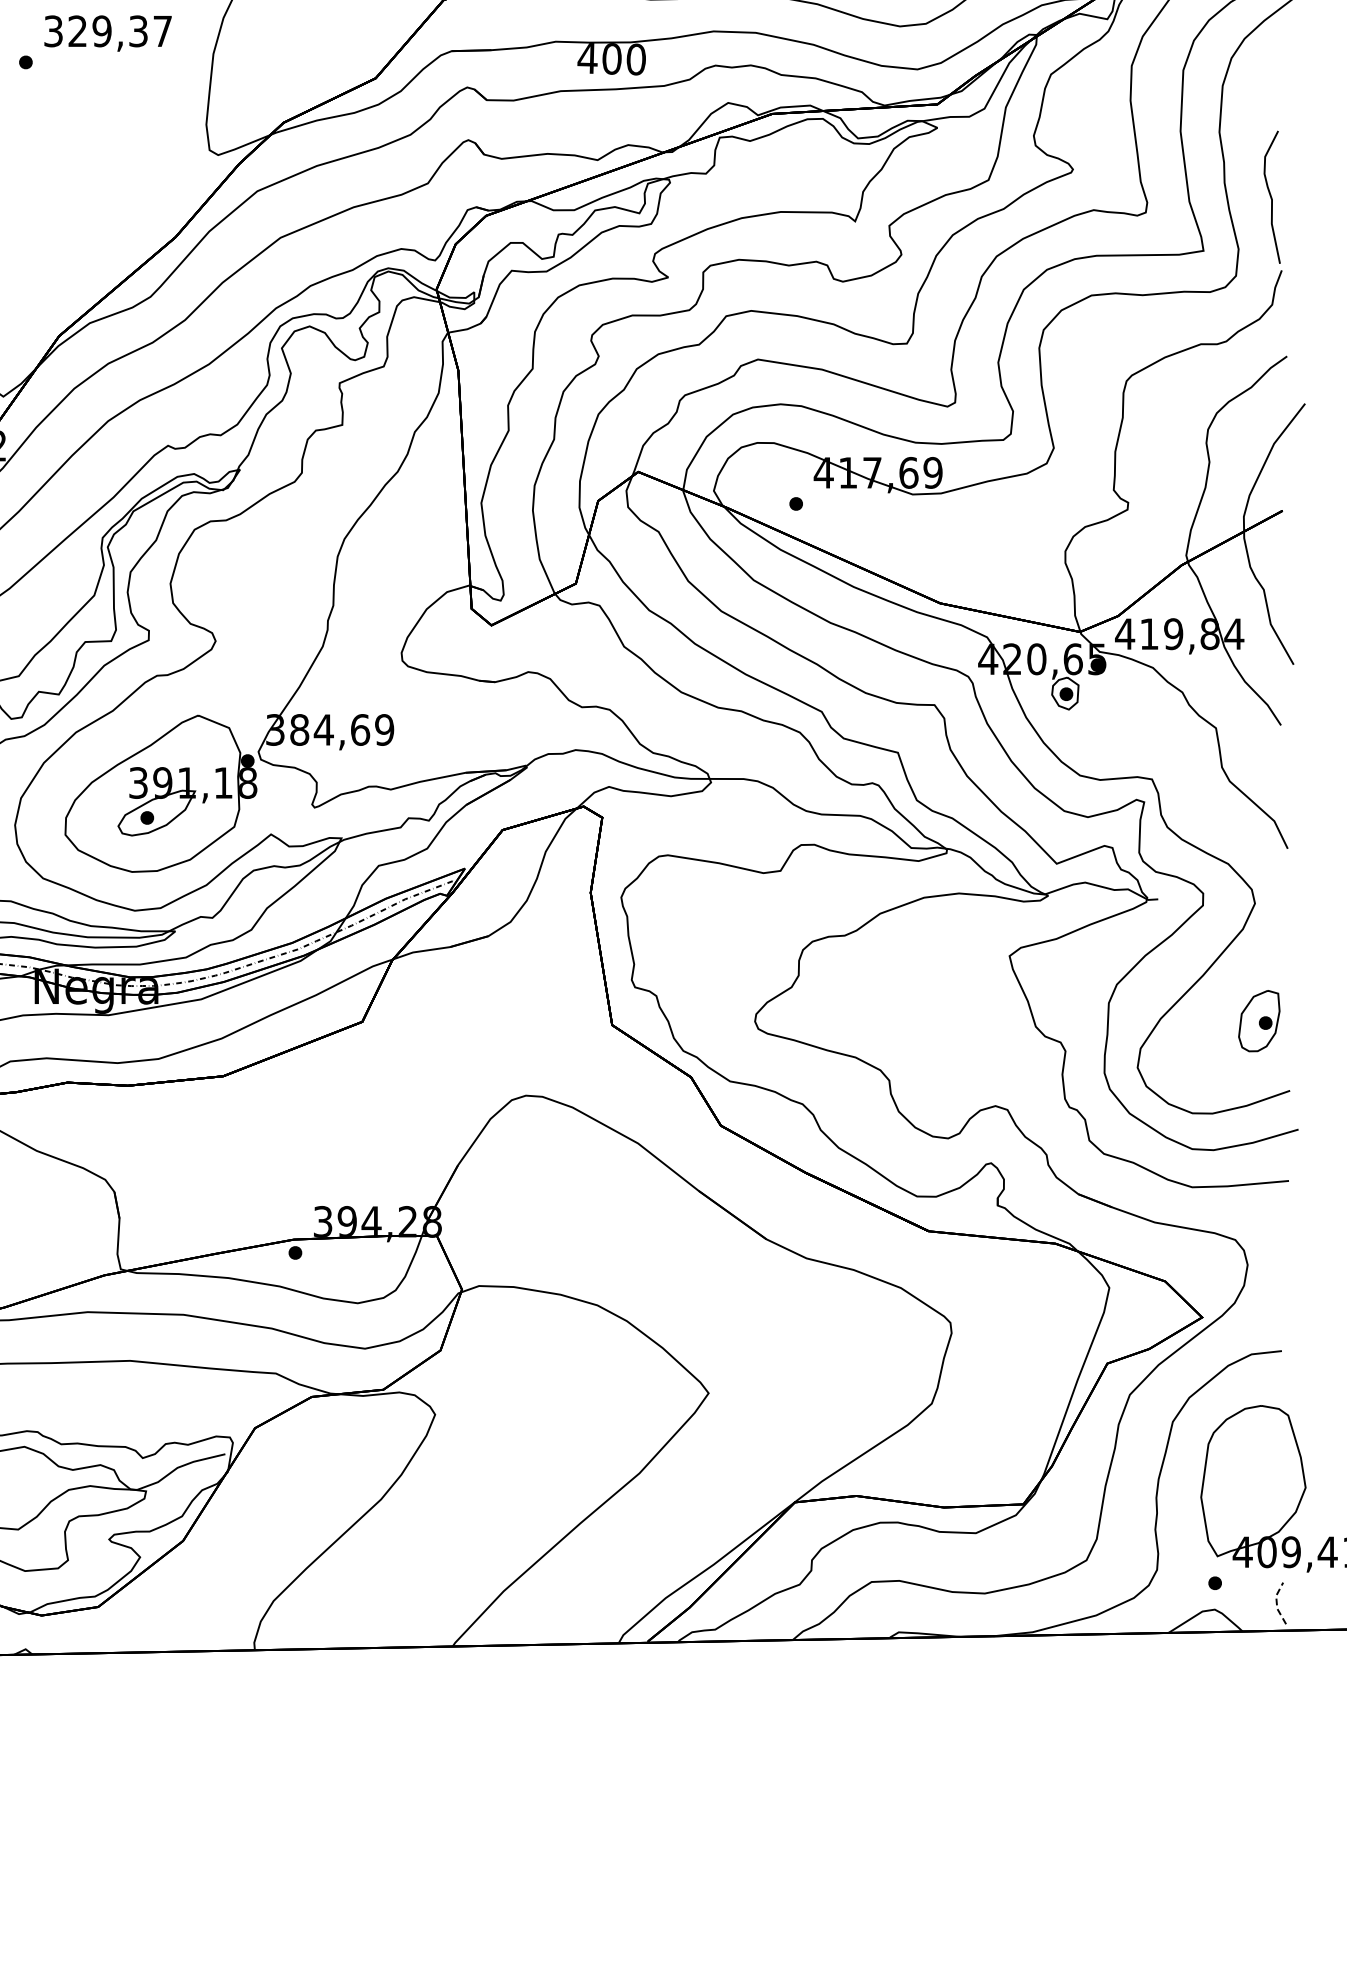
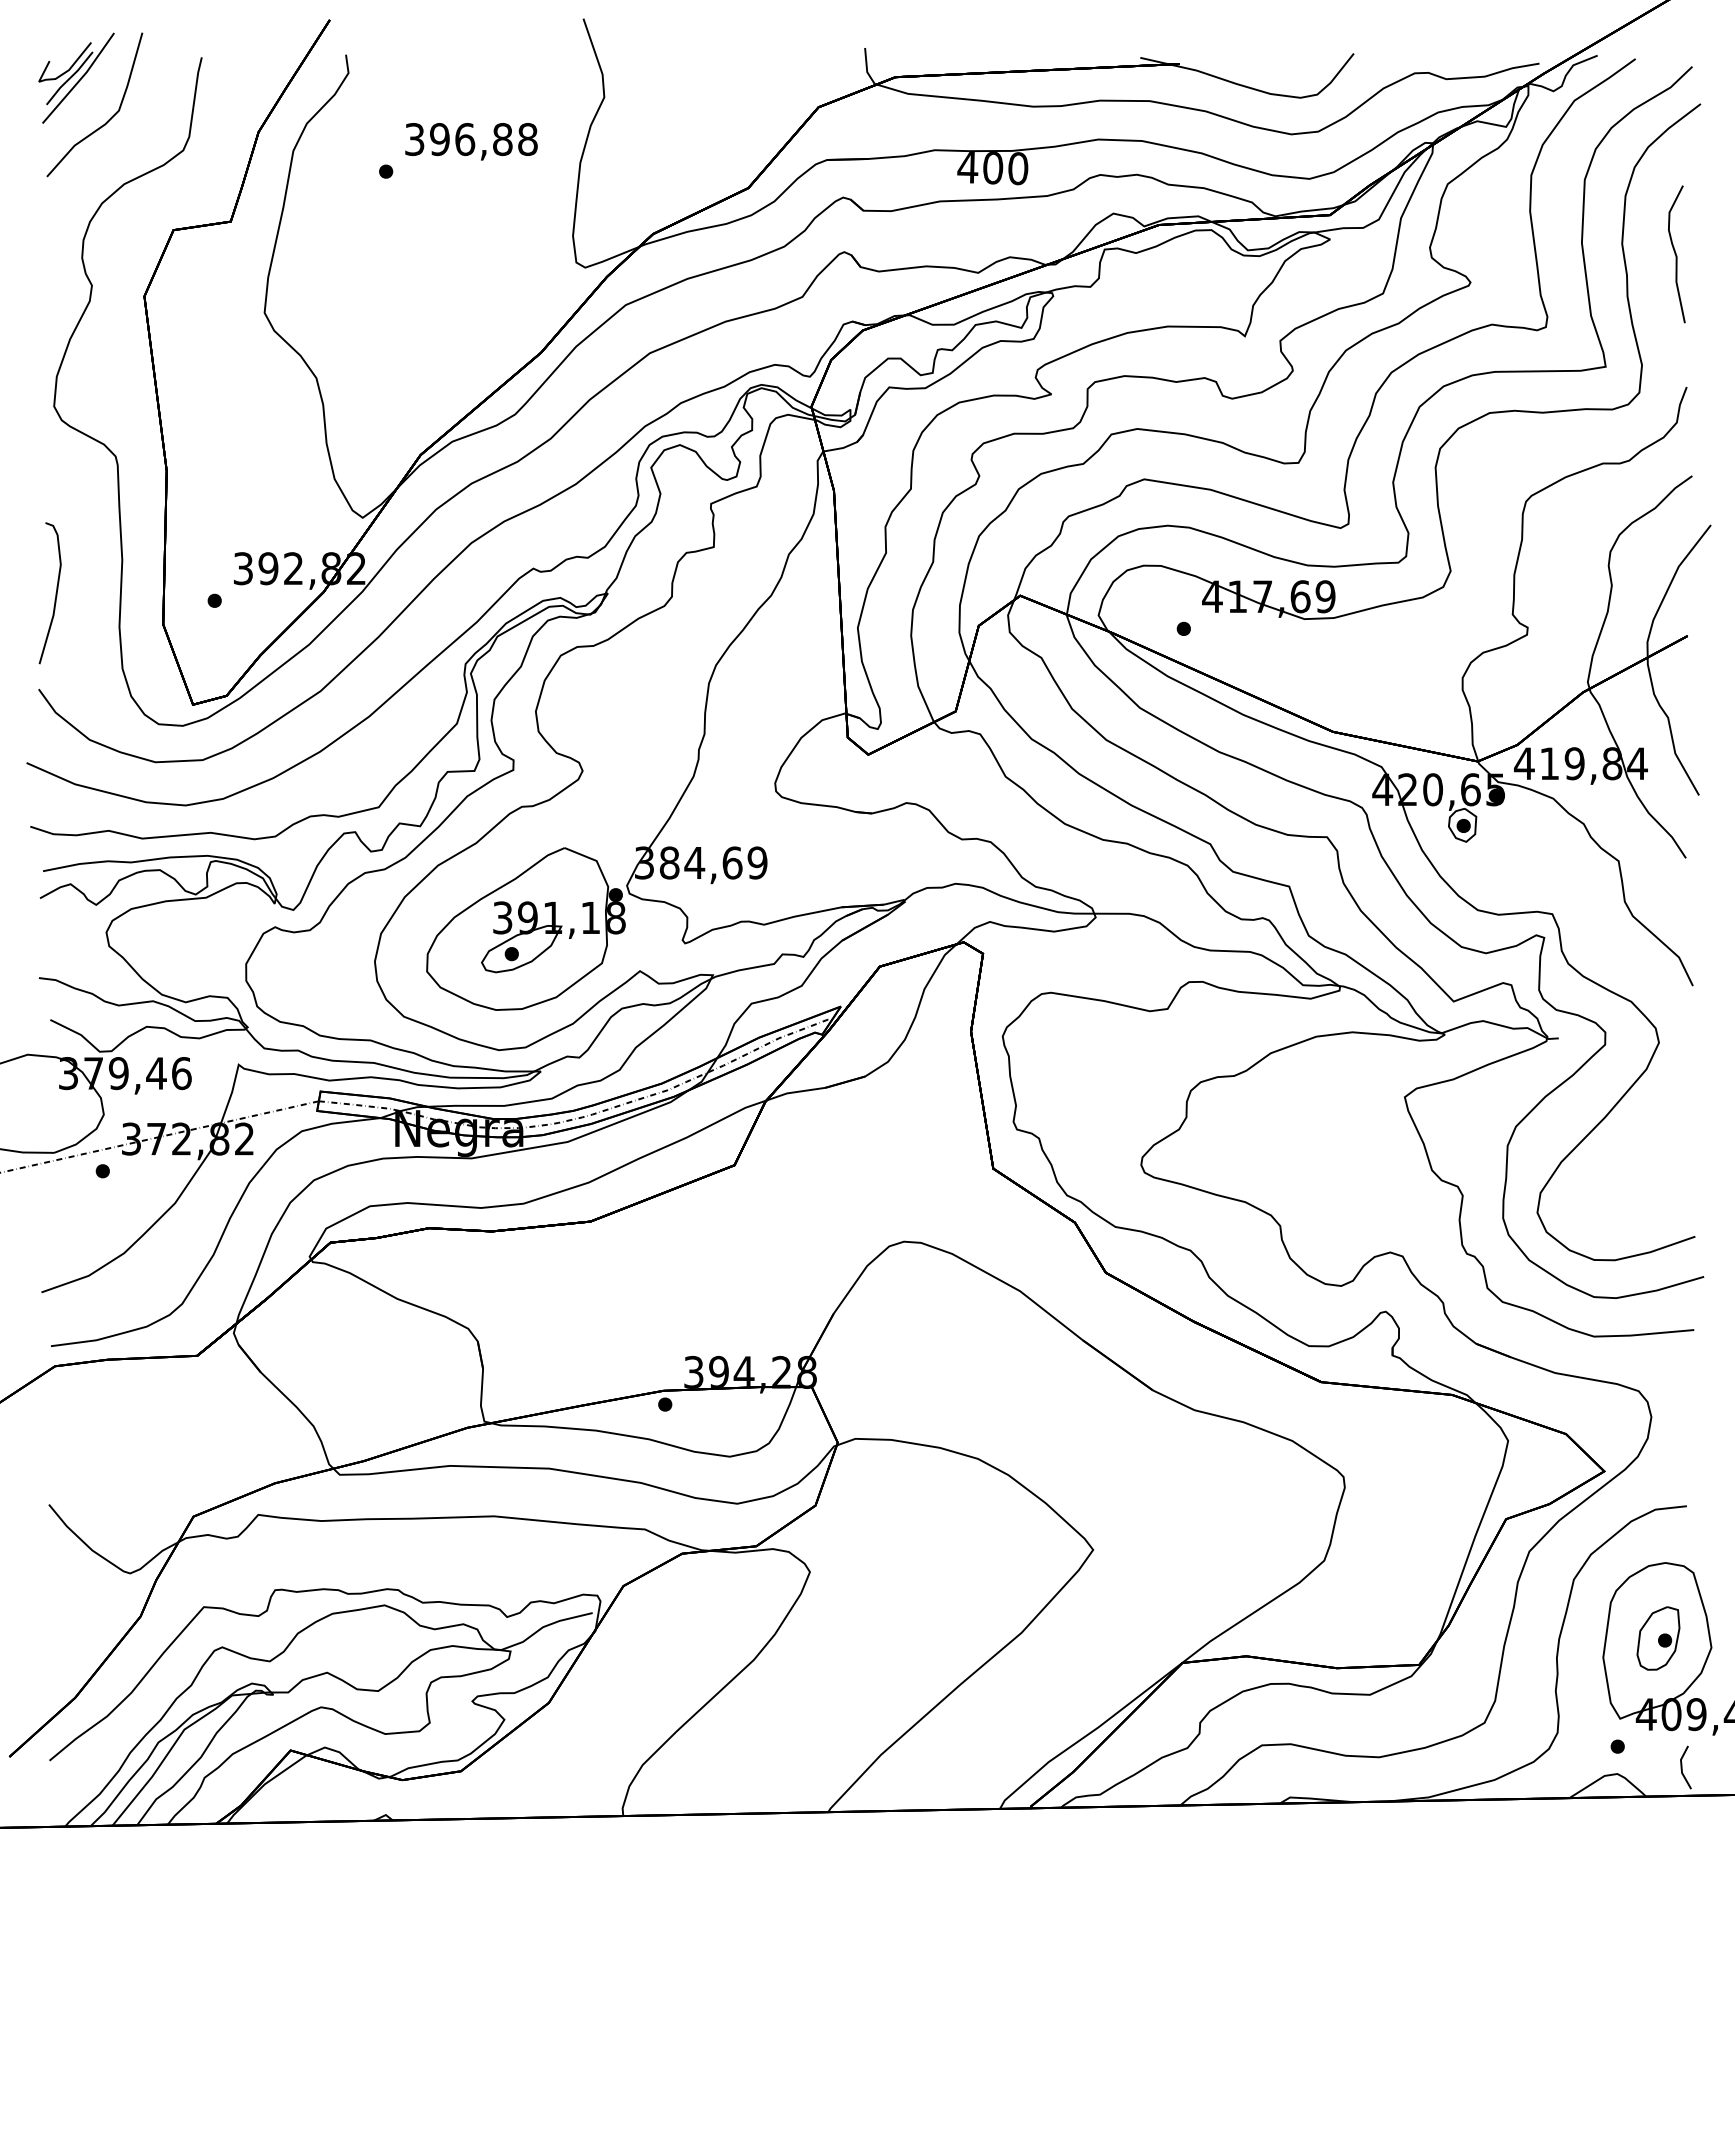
text: (119, 31) -> (483, 139), 329,37 -> 396,88
curve: (1271, 197) -> (1676, 254), moved
part: (1259, 1021) -> (1658, 1638), moved
line: (1276, 1603) -> (1681, 1767), dashed -> solid

